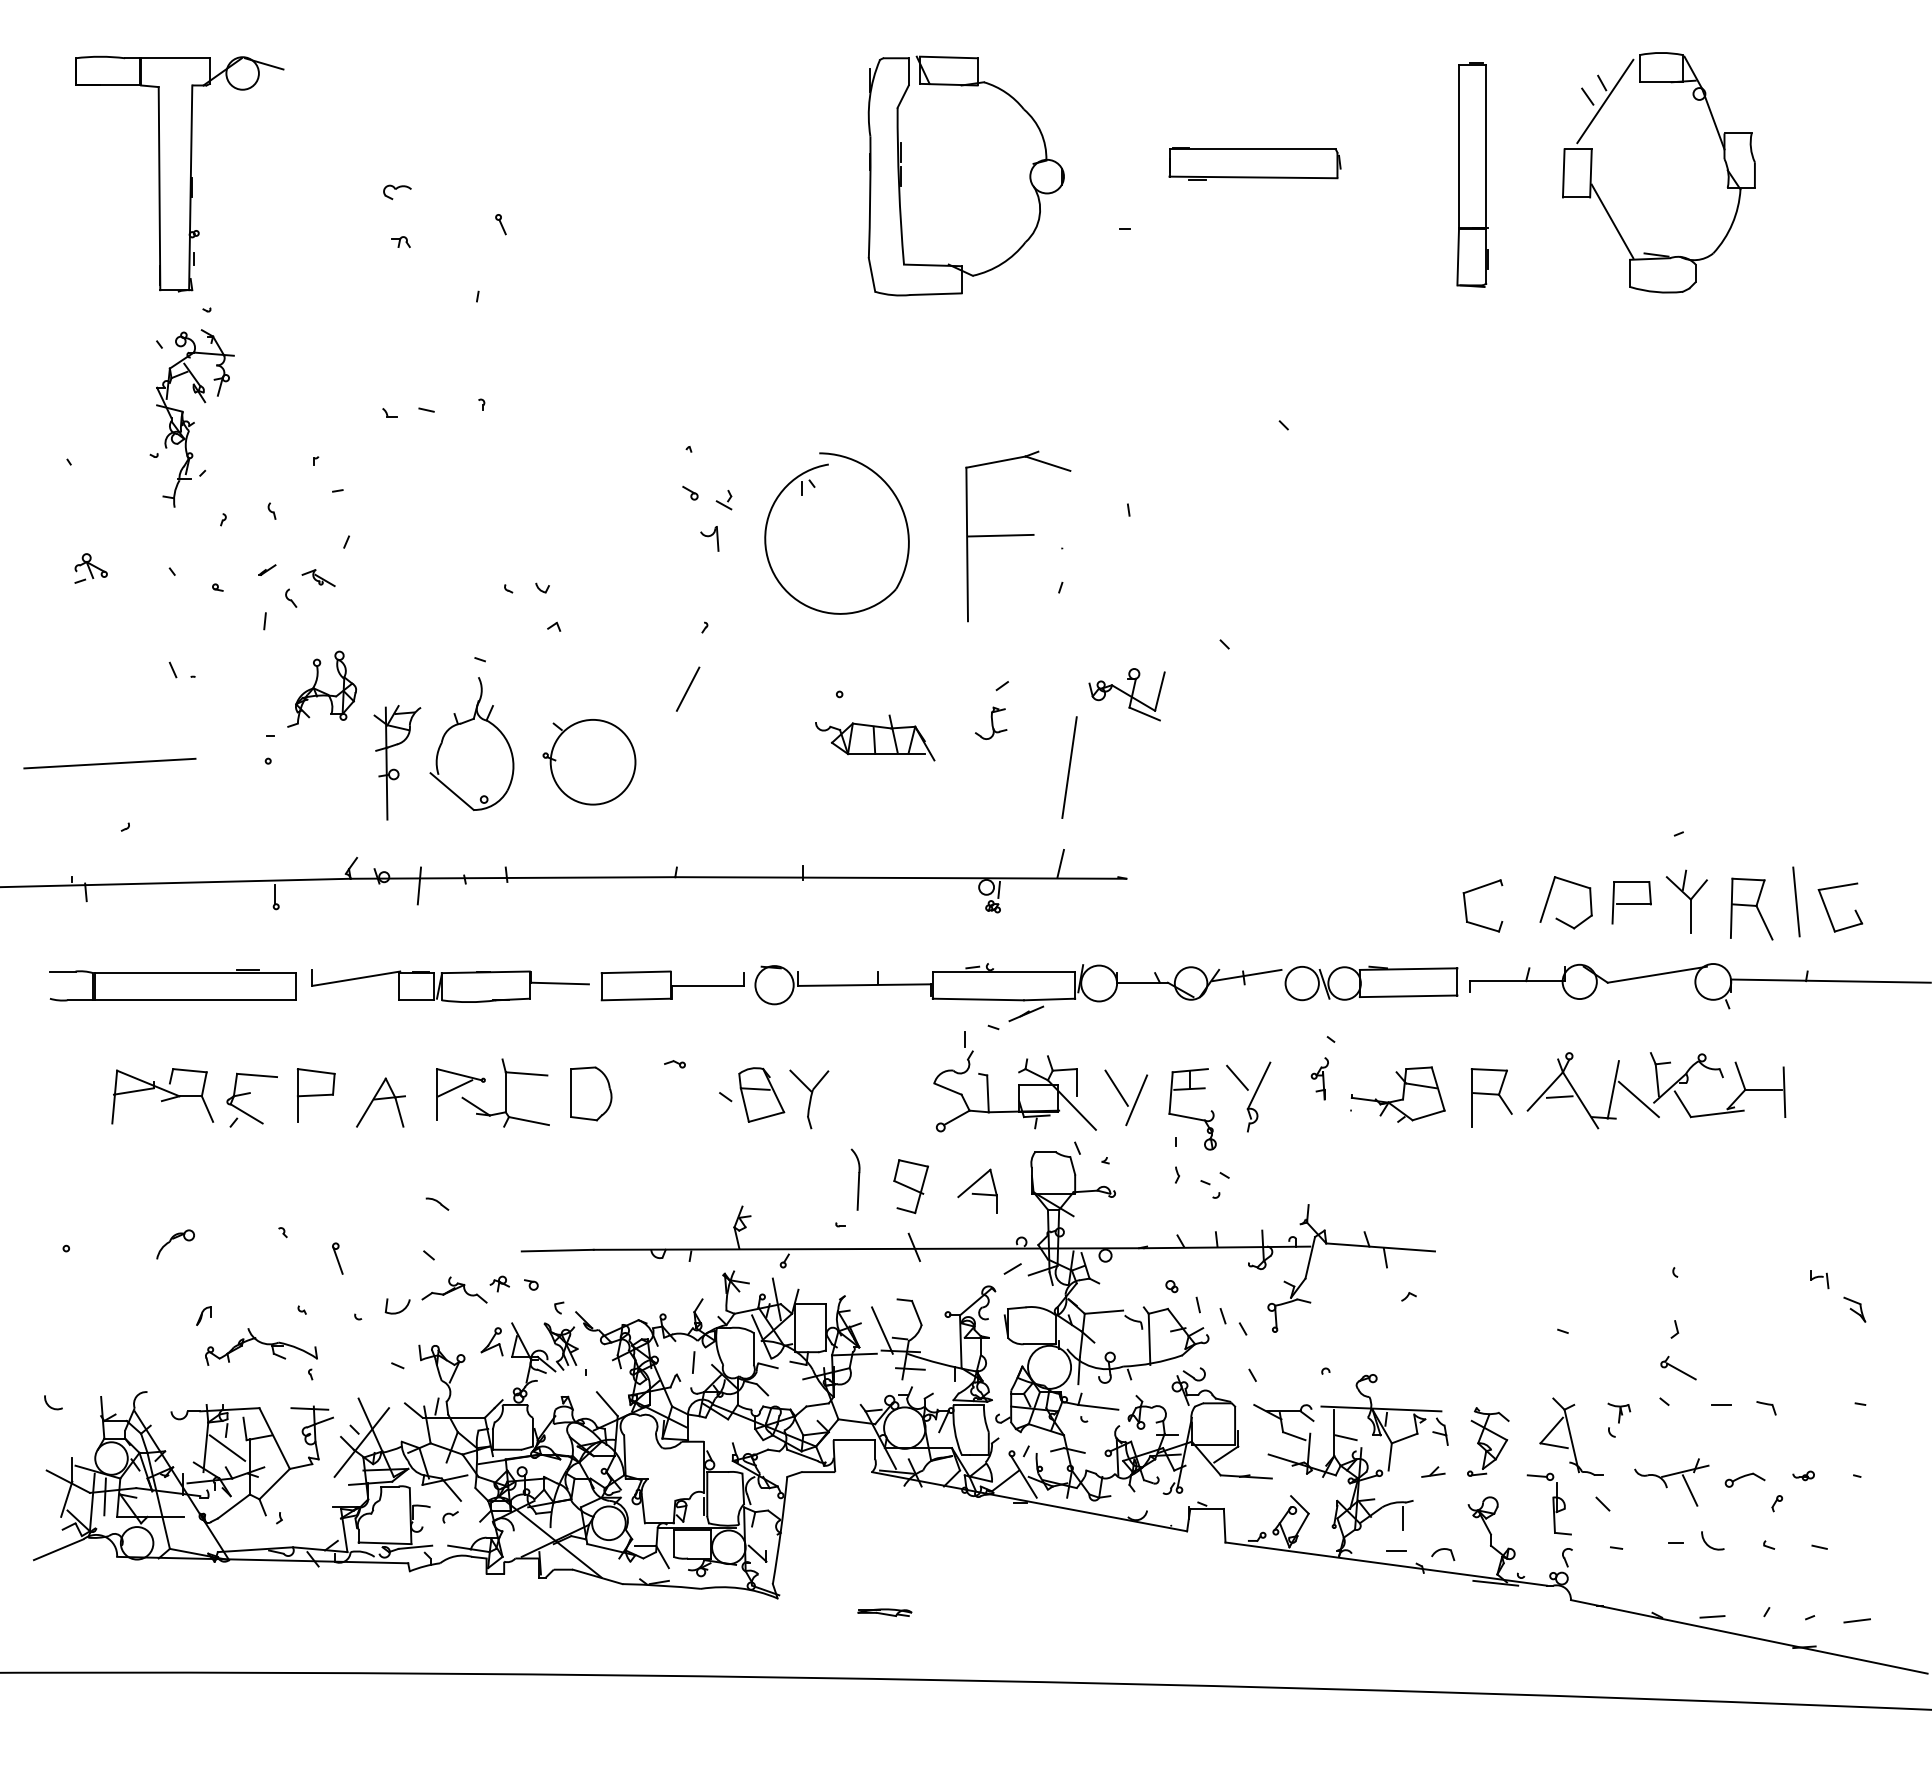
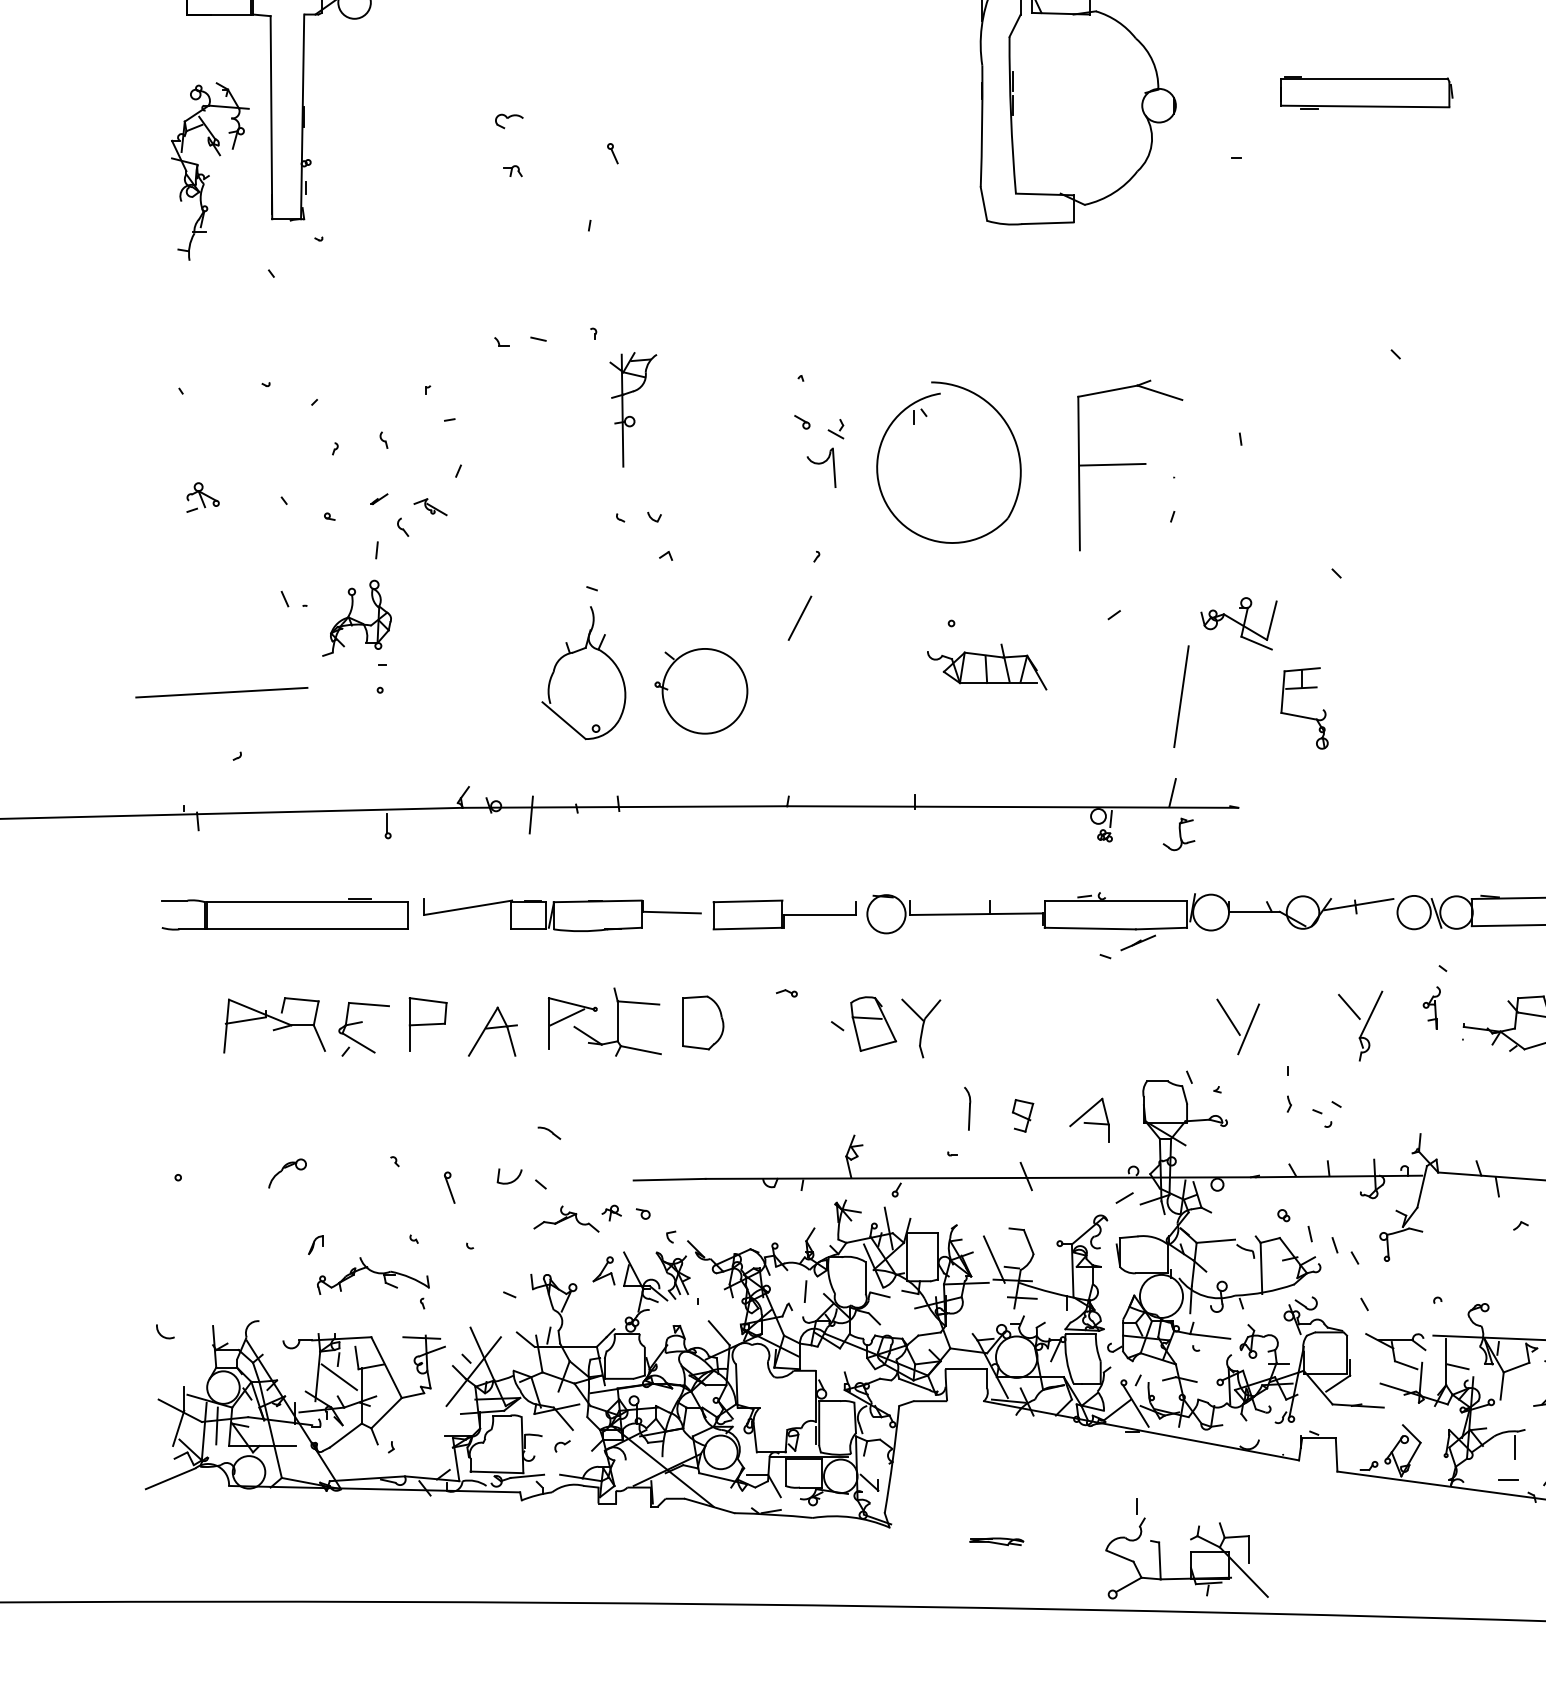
part: (195, 418) -> (210, 171), moved
part: (709, 538) -> (821, 467), size x1.6
part: (322, 688) -> (357, 617), moved
part: (991, 722) -> (1179, 833), moved
part: (394, 768) -> (630, 415), moved
part: (1014, 1081) -> (1186, 1548), moved
part: (1189, 1116) -> (1301, 715), moved
part: (855, 1179) -> (967, 1108), size x0.7
part: (910, 1186) -> (1022, 1115), size x0.6
part: (397, 1306) -> (509, 1176), moved

